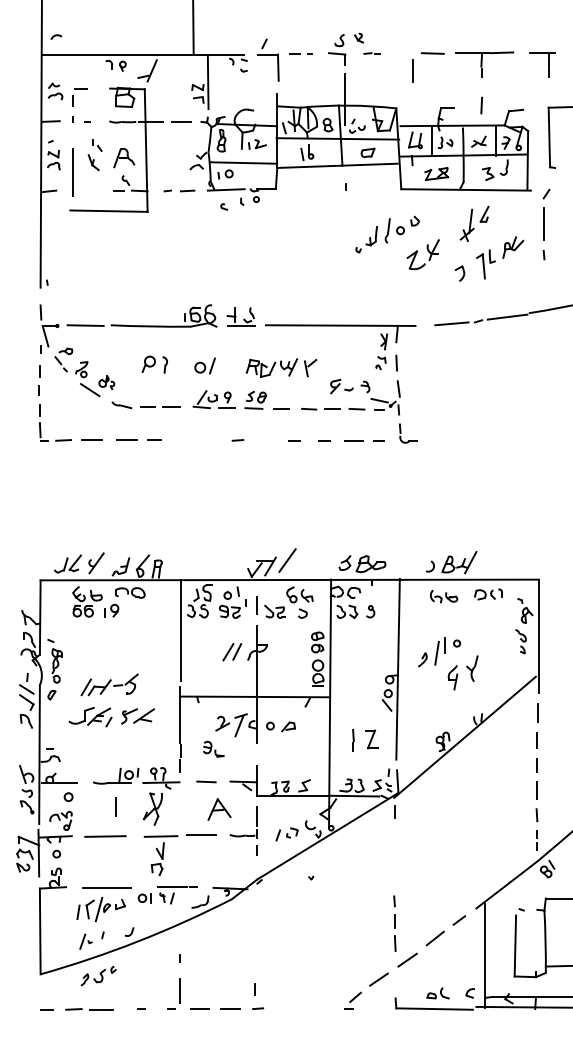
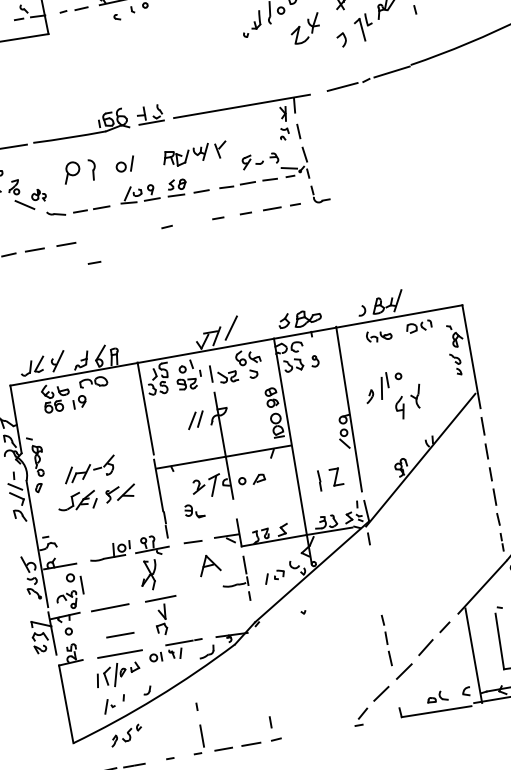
part: (154, 364) -> (79, 171), size x1.4
line: (154, 439) -> (94, 262), moved
line: (115, 806) -> (81, 584), moved
line: (201, 834) -> (120, 634), moved

